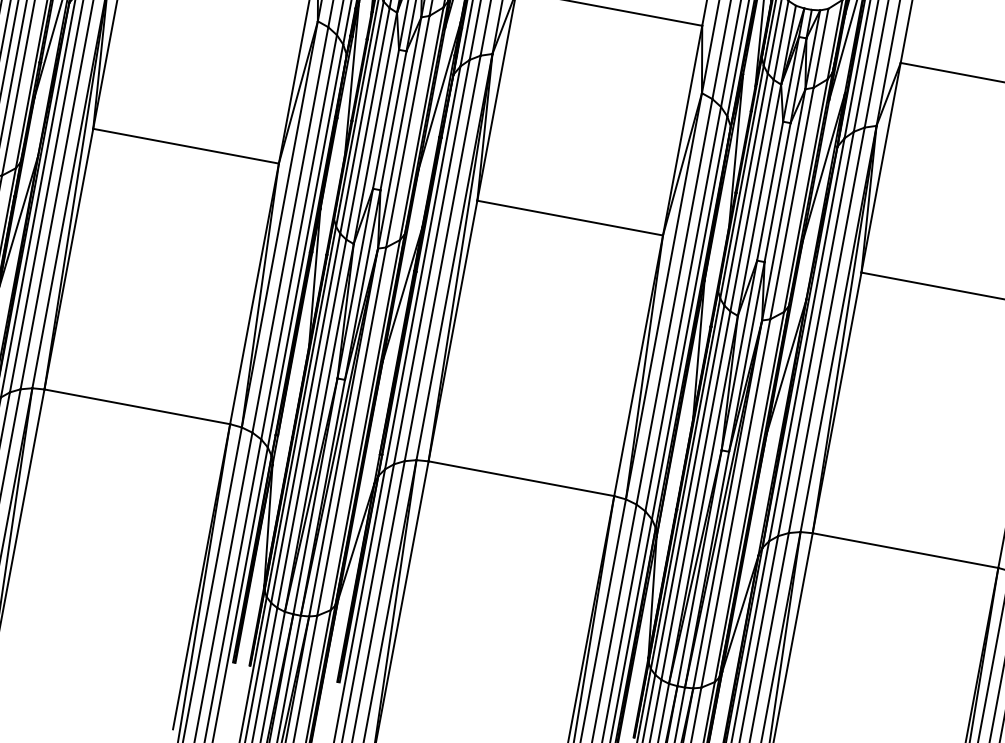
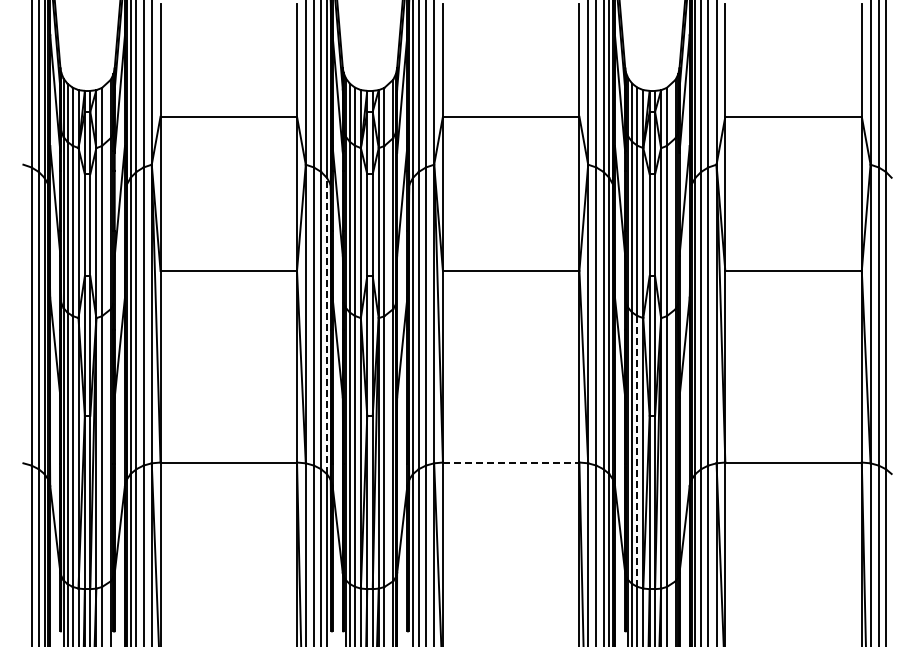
line: (305, 245) -> (326, 325), solid -> dashed
line: (521, 478) -> (511, 462), solid -> dashed
line: (696, 495) -> (637, 451), solid -> dashed

